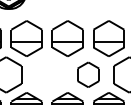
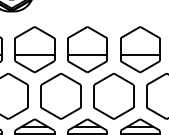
part: (46, 74) -> (60, 95), added
part: (88, 74) -> (113, 95), size x1.43

